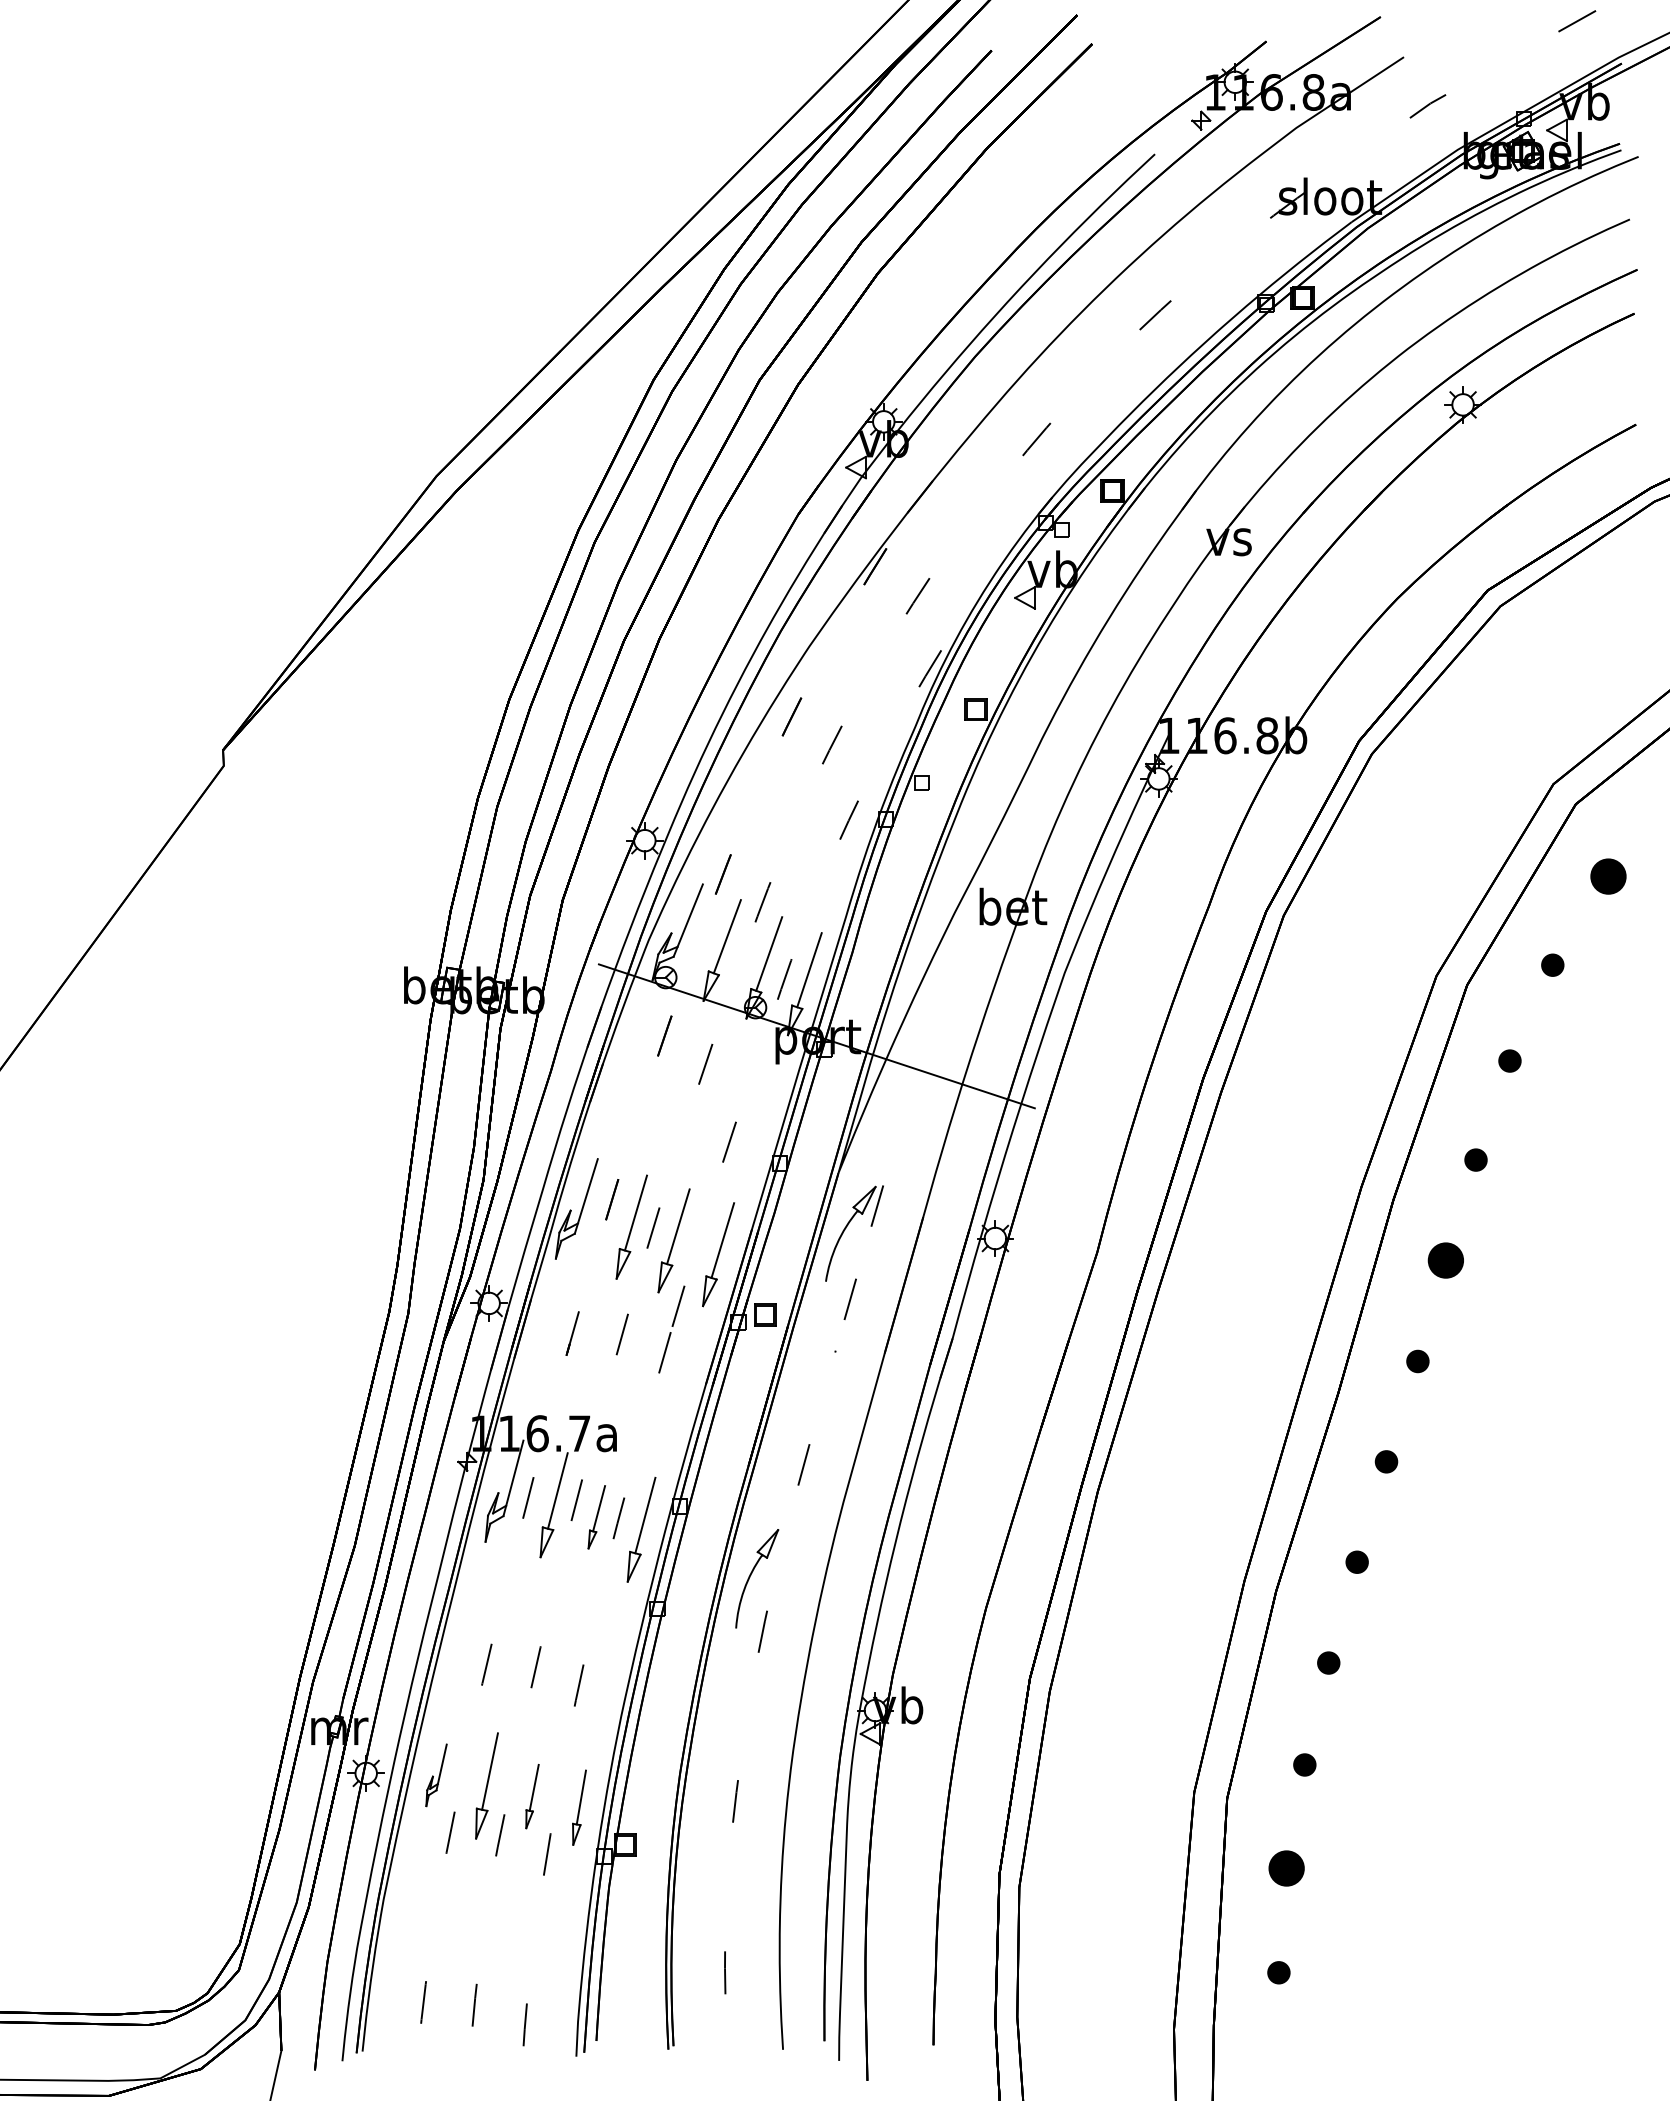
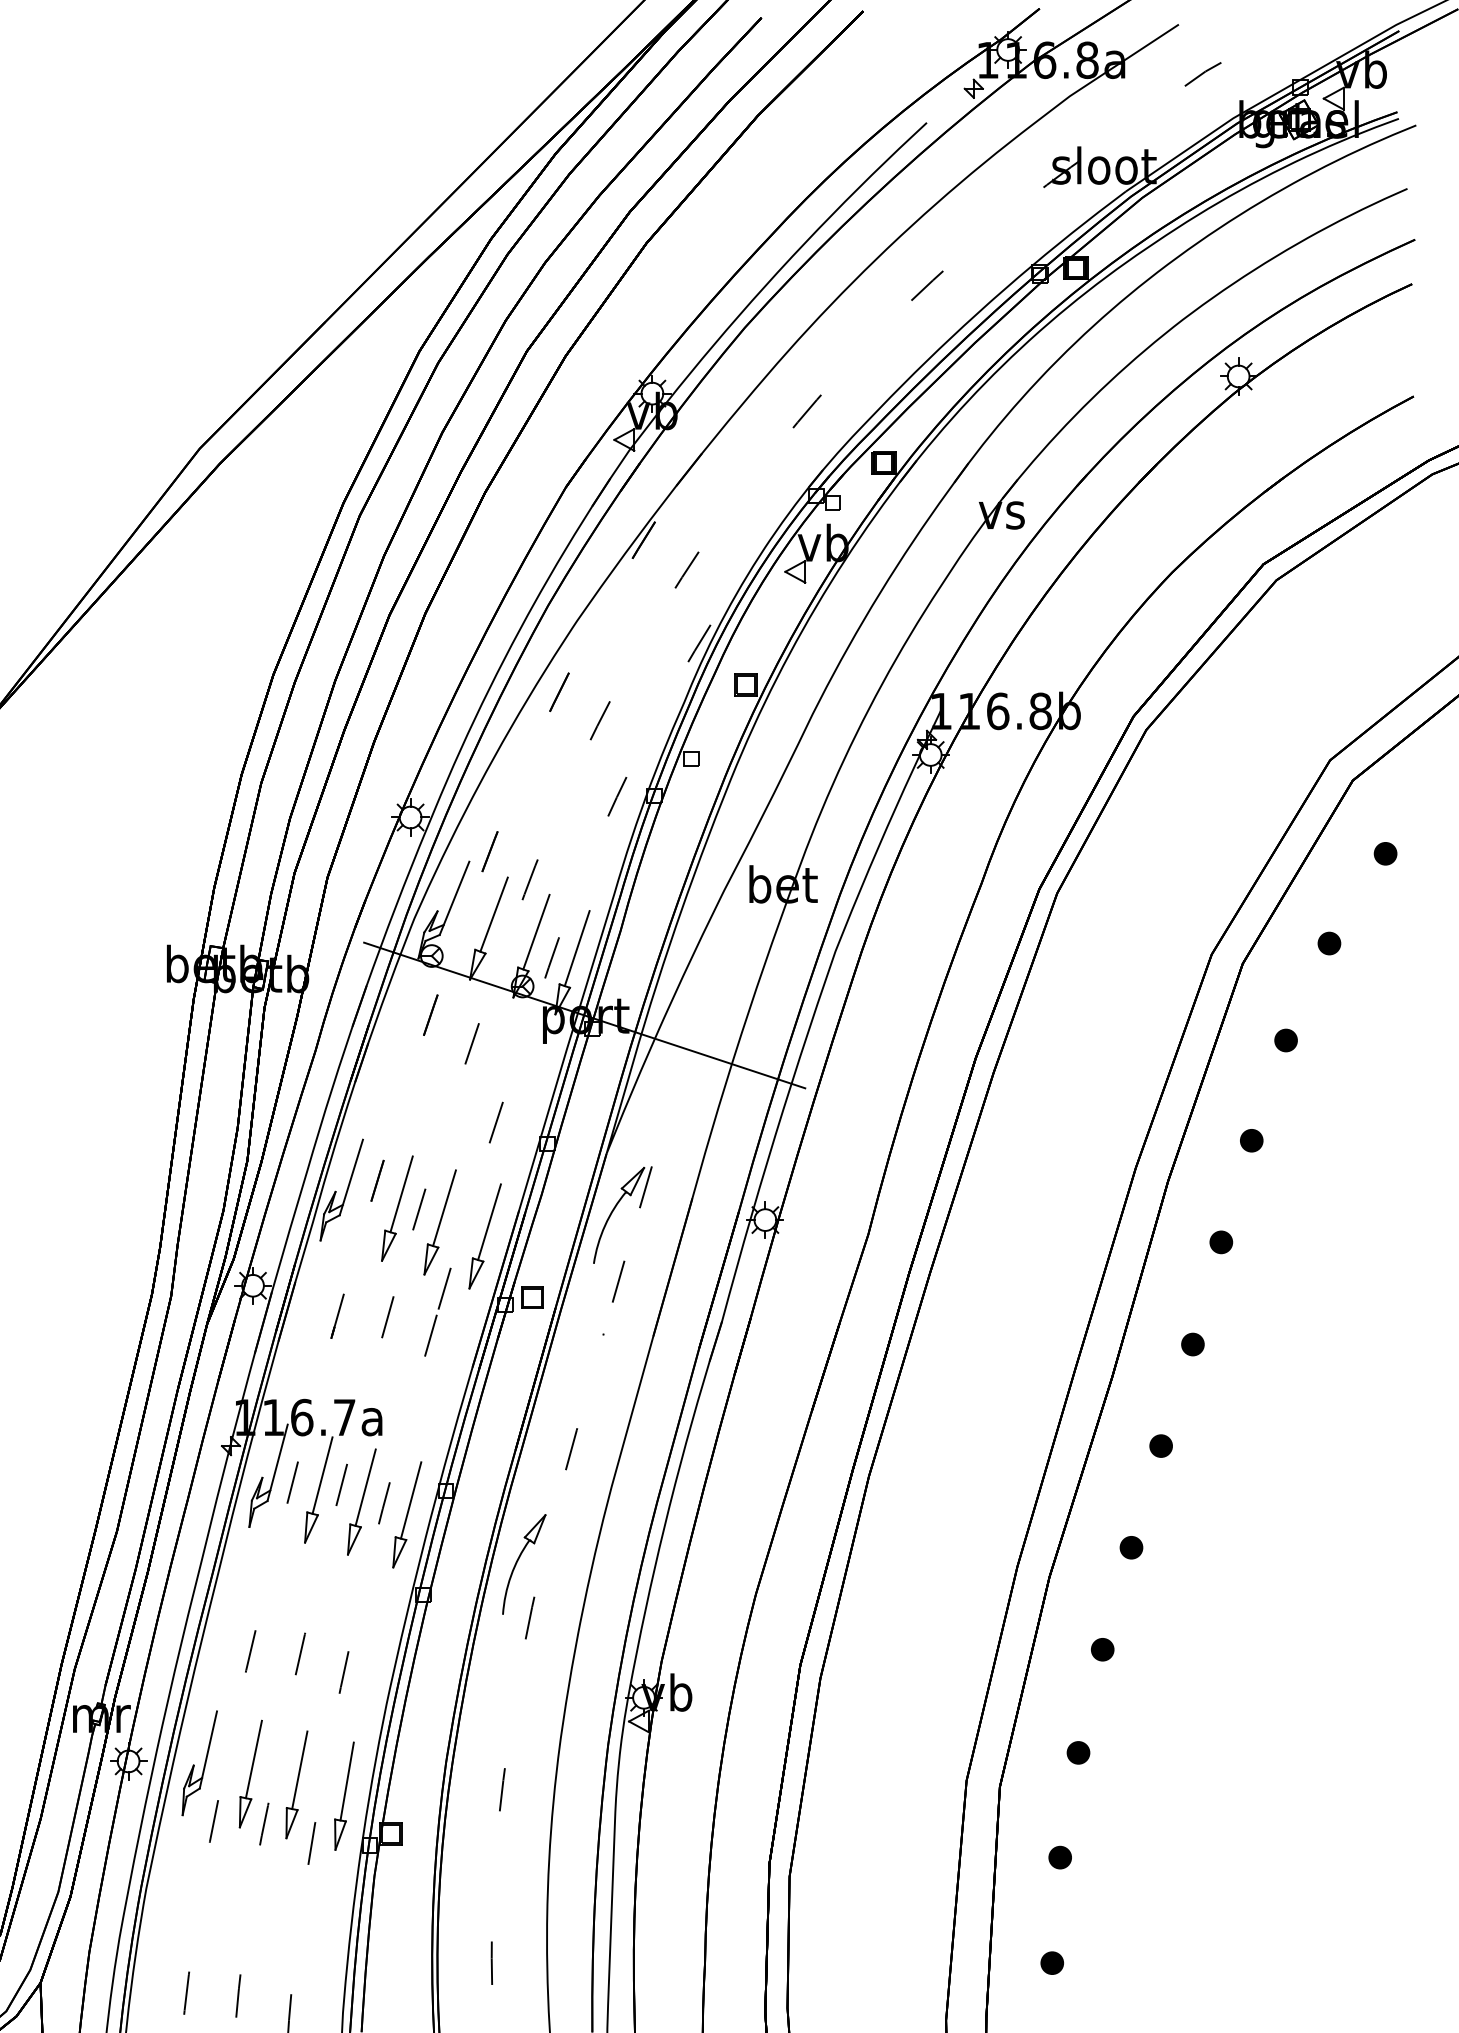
part: (1607, 876) -> (1384, 853), size x0.62
part: (1445, 1260) -> (1220, 1242), size x0.62
part: (596, 1517) -> (361, 1502), size x1.67
part: (436, 1775) -> (199, 1763), size x1.67
part: (532, 1796) -> (296, 1784), size x1.67
part: (579, 1807) -> (344, 1795), size x1.43
part: (1286, 1868) -> (1059, 1857), size x0.62

